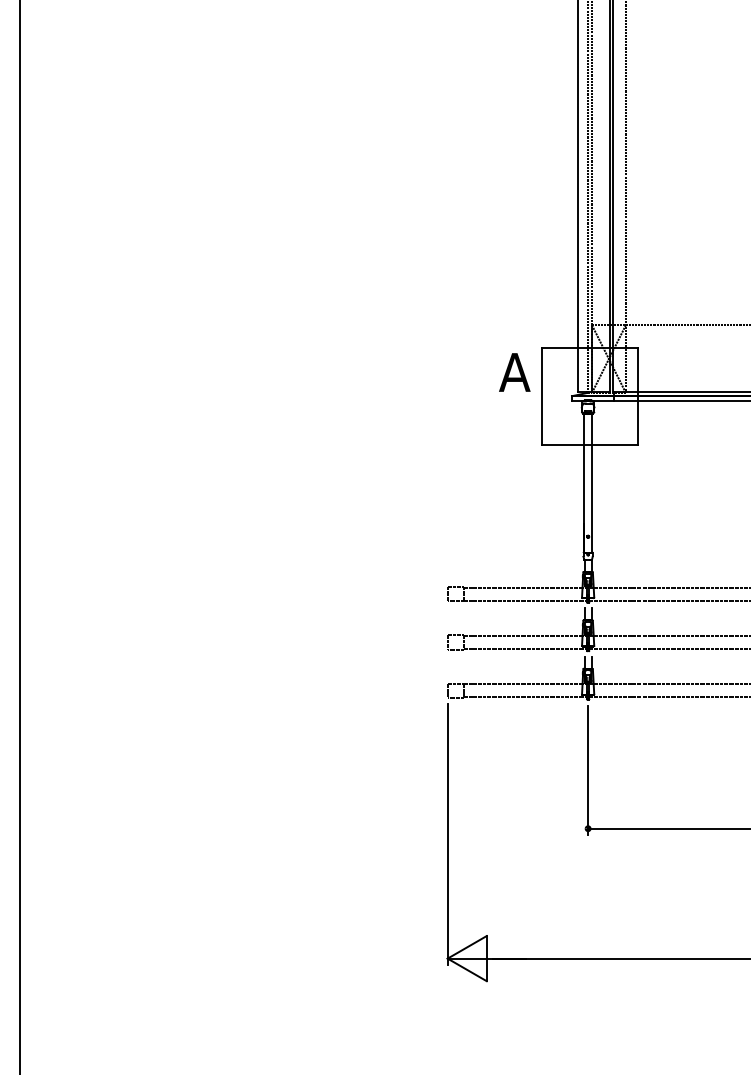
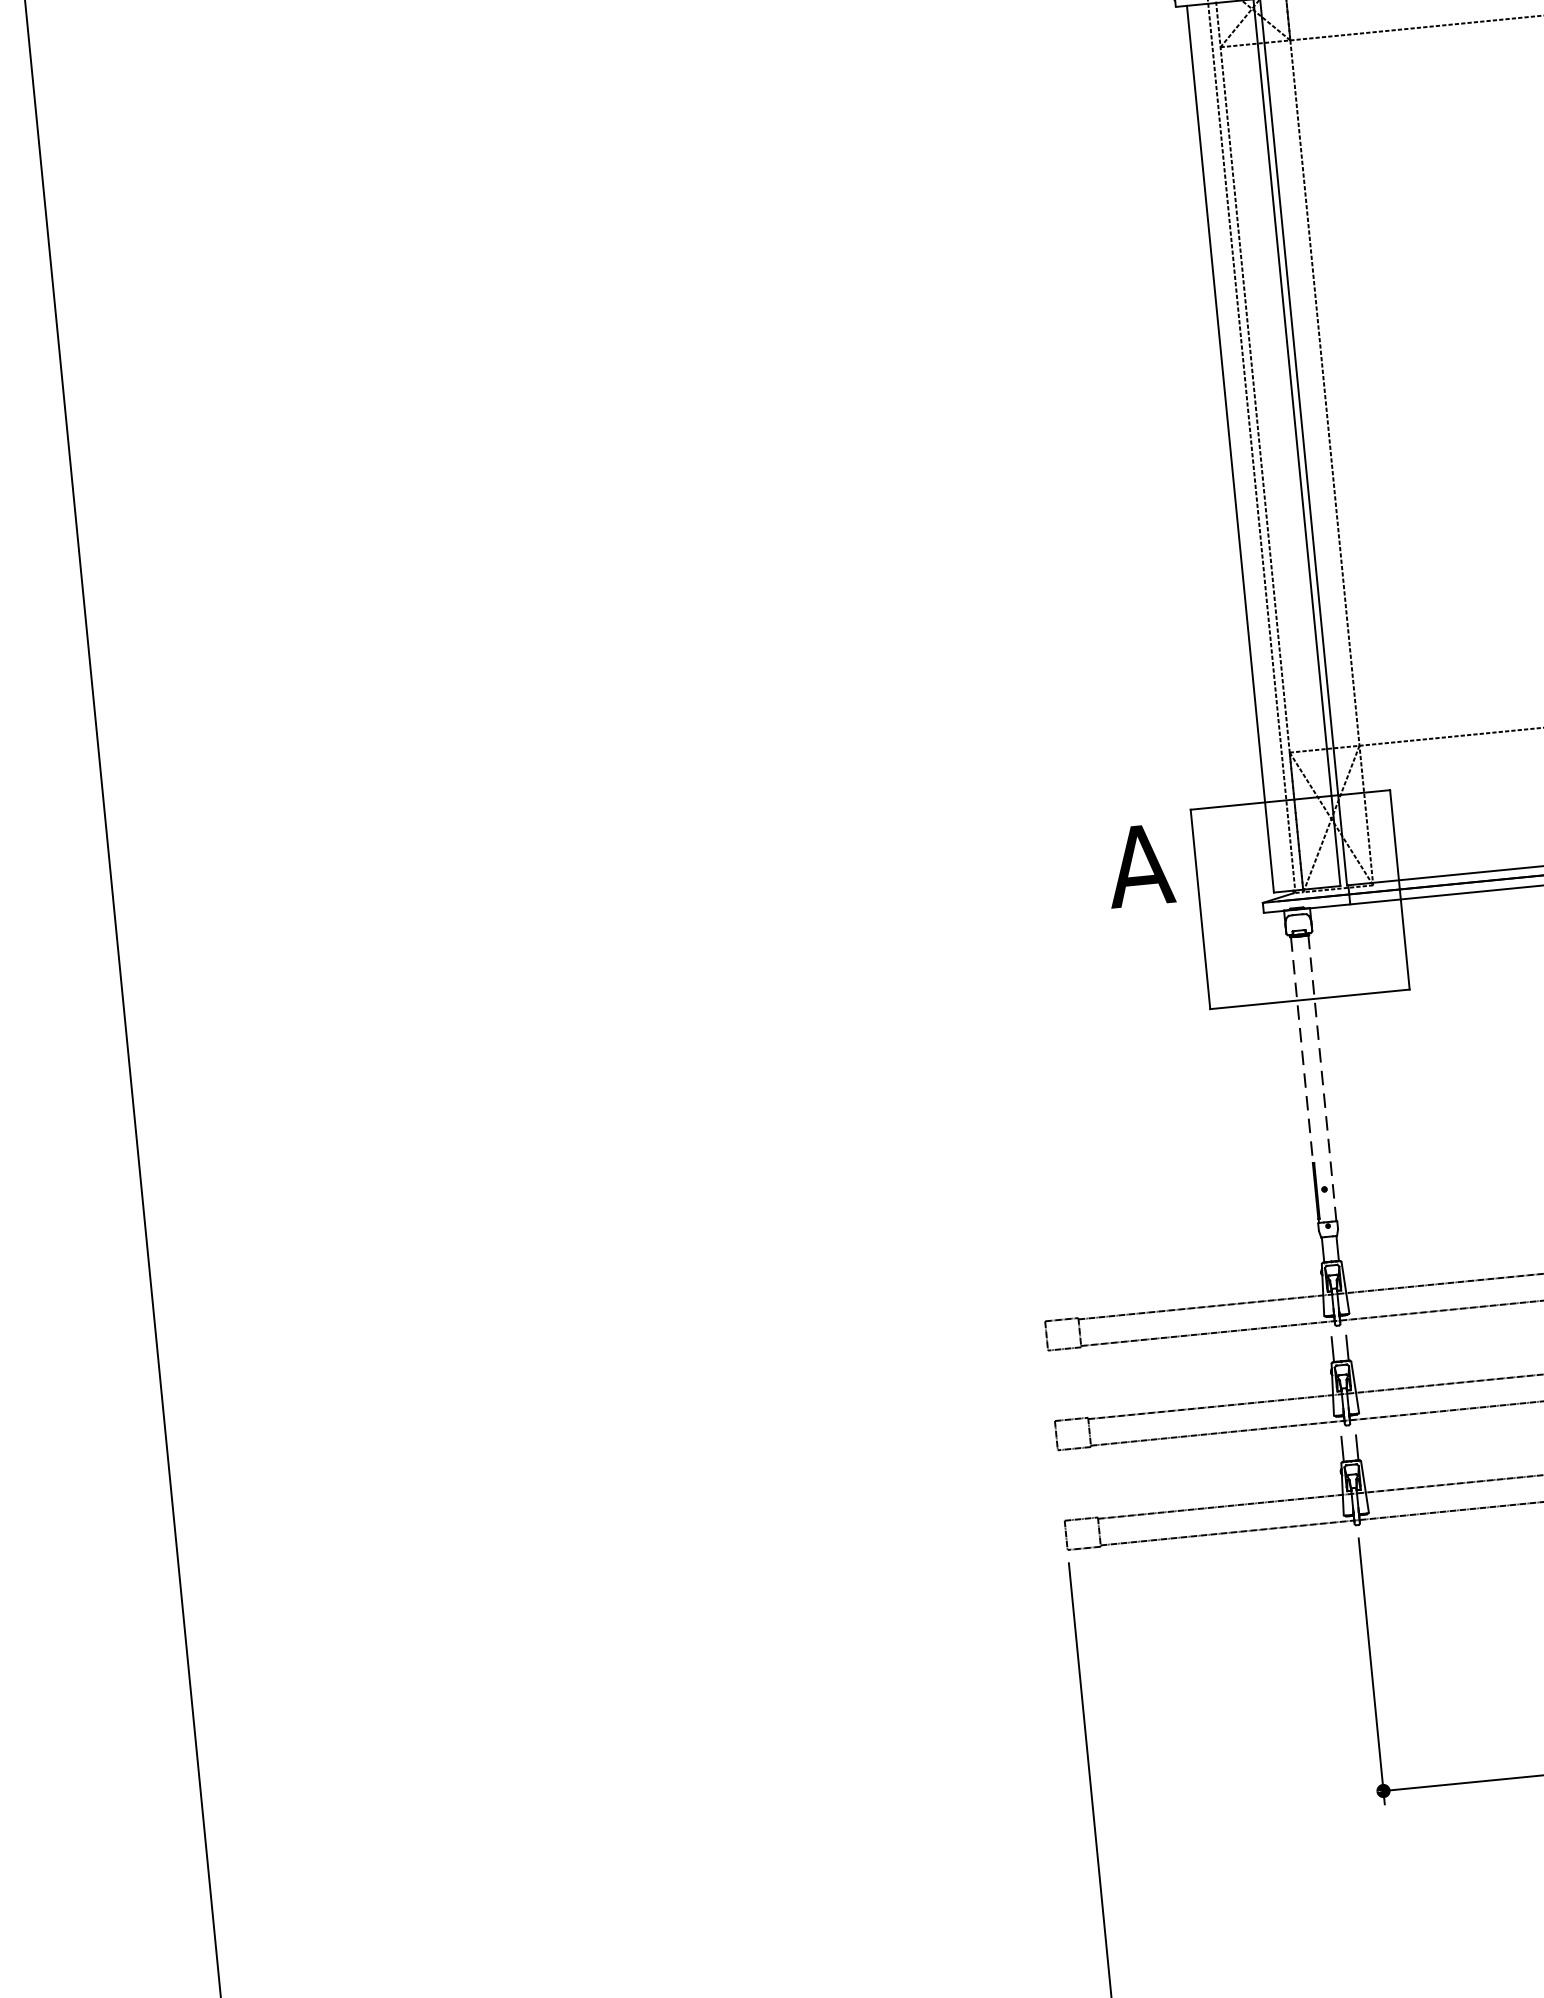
line: (583, 468) -> (1301, 1049), solid -> dashed
line: (592, 482) -> (1322, 1076), solid -> dashed

